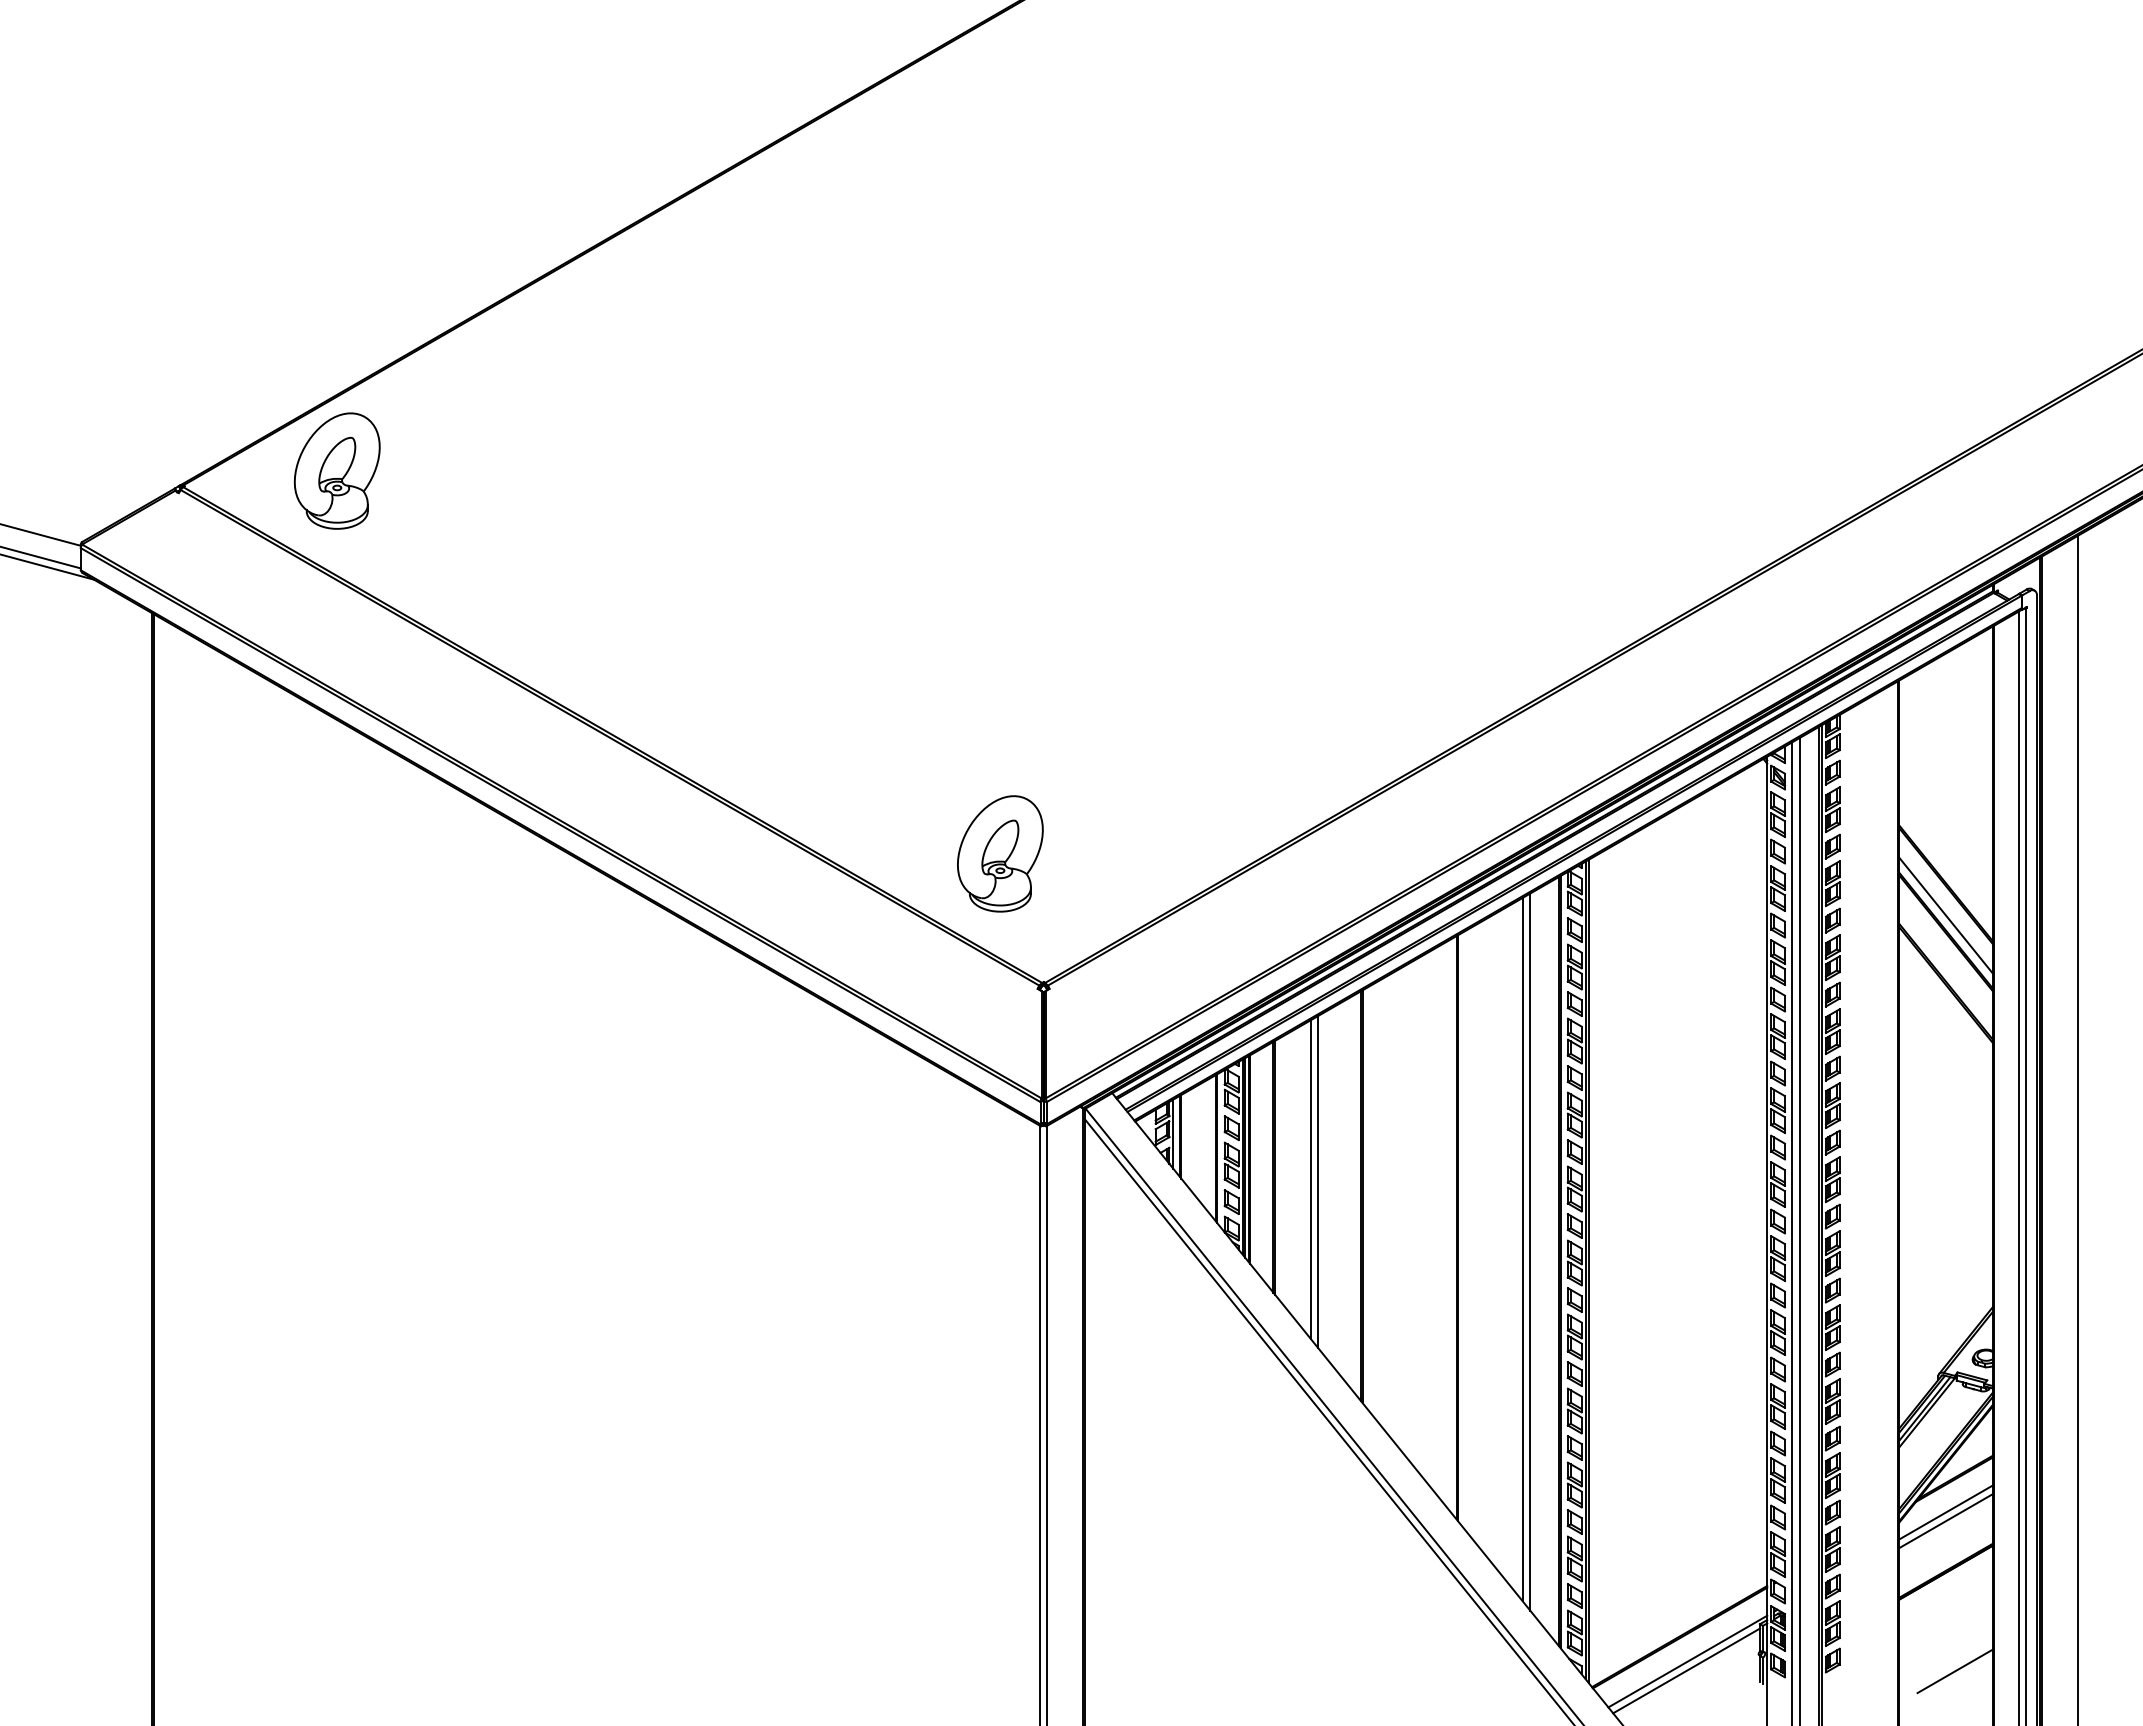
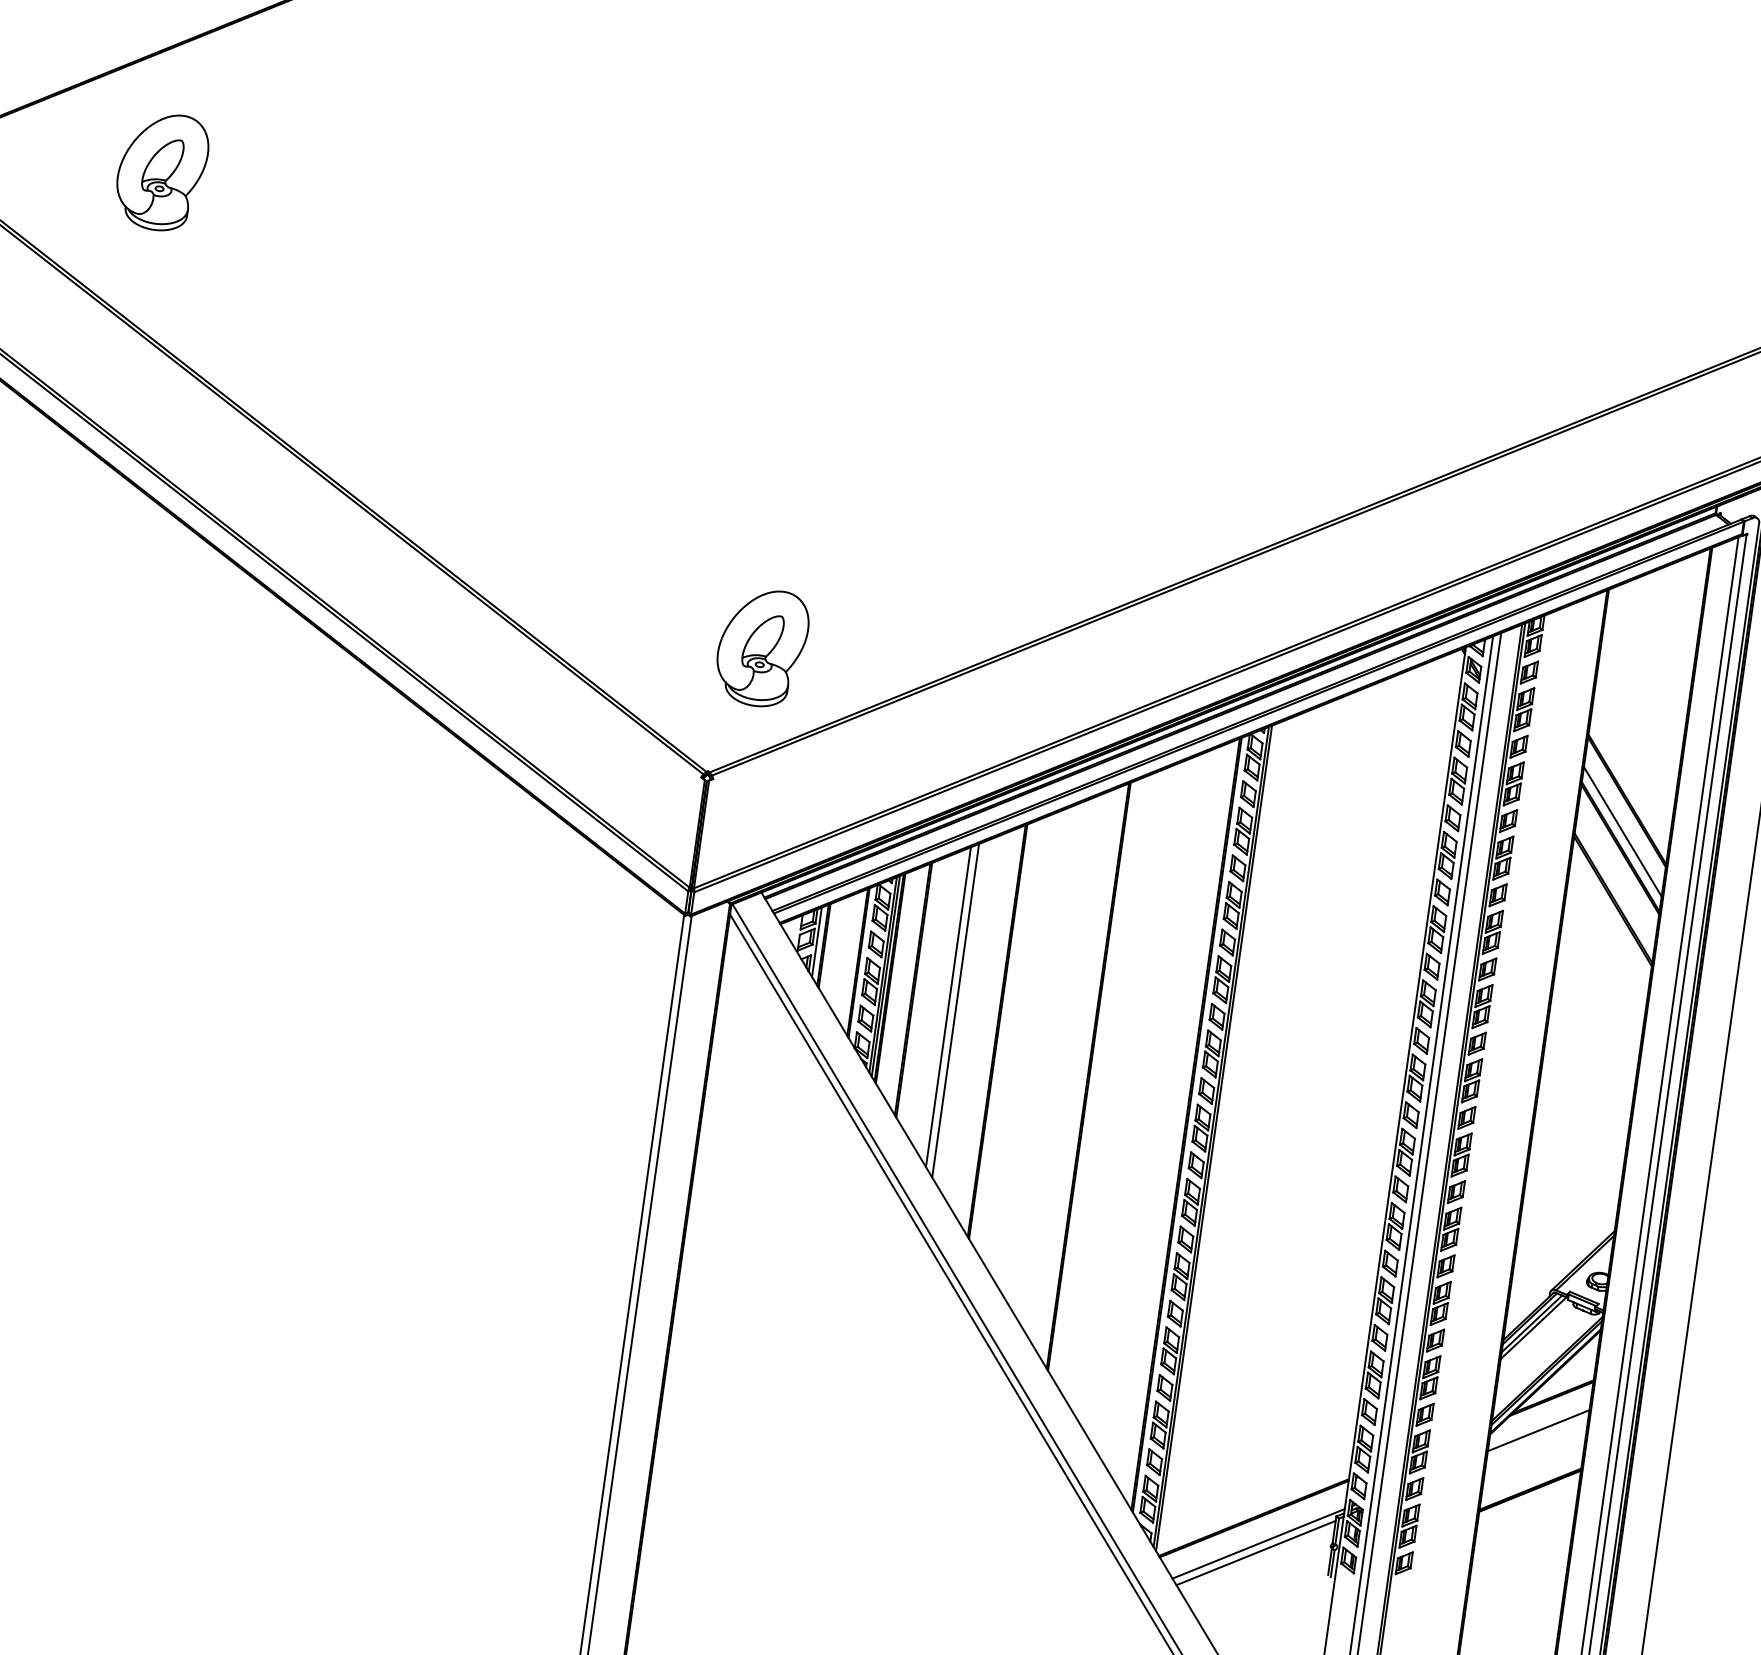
part: (336, 470) -> (161, 171), moved
part: (1000, 853) -> (762, 647), moved
line: (1522, 1249) -> (1150, 1107), removed
line: (1530, 1251) -> (1158, 1110), removed
line: (1945, 1521) -> (1536, 1439), removed
line: (1954, 1671) -> (1524, 1591), removed

